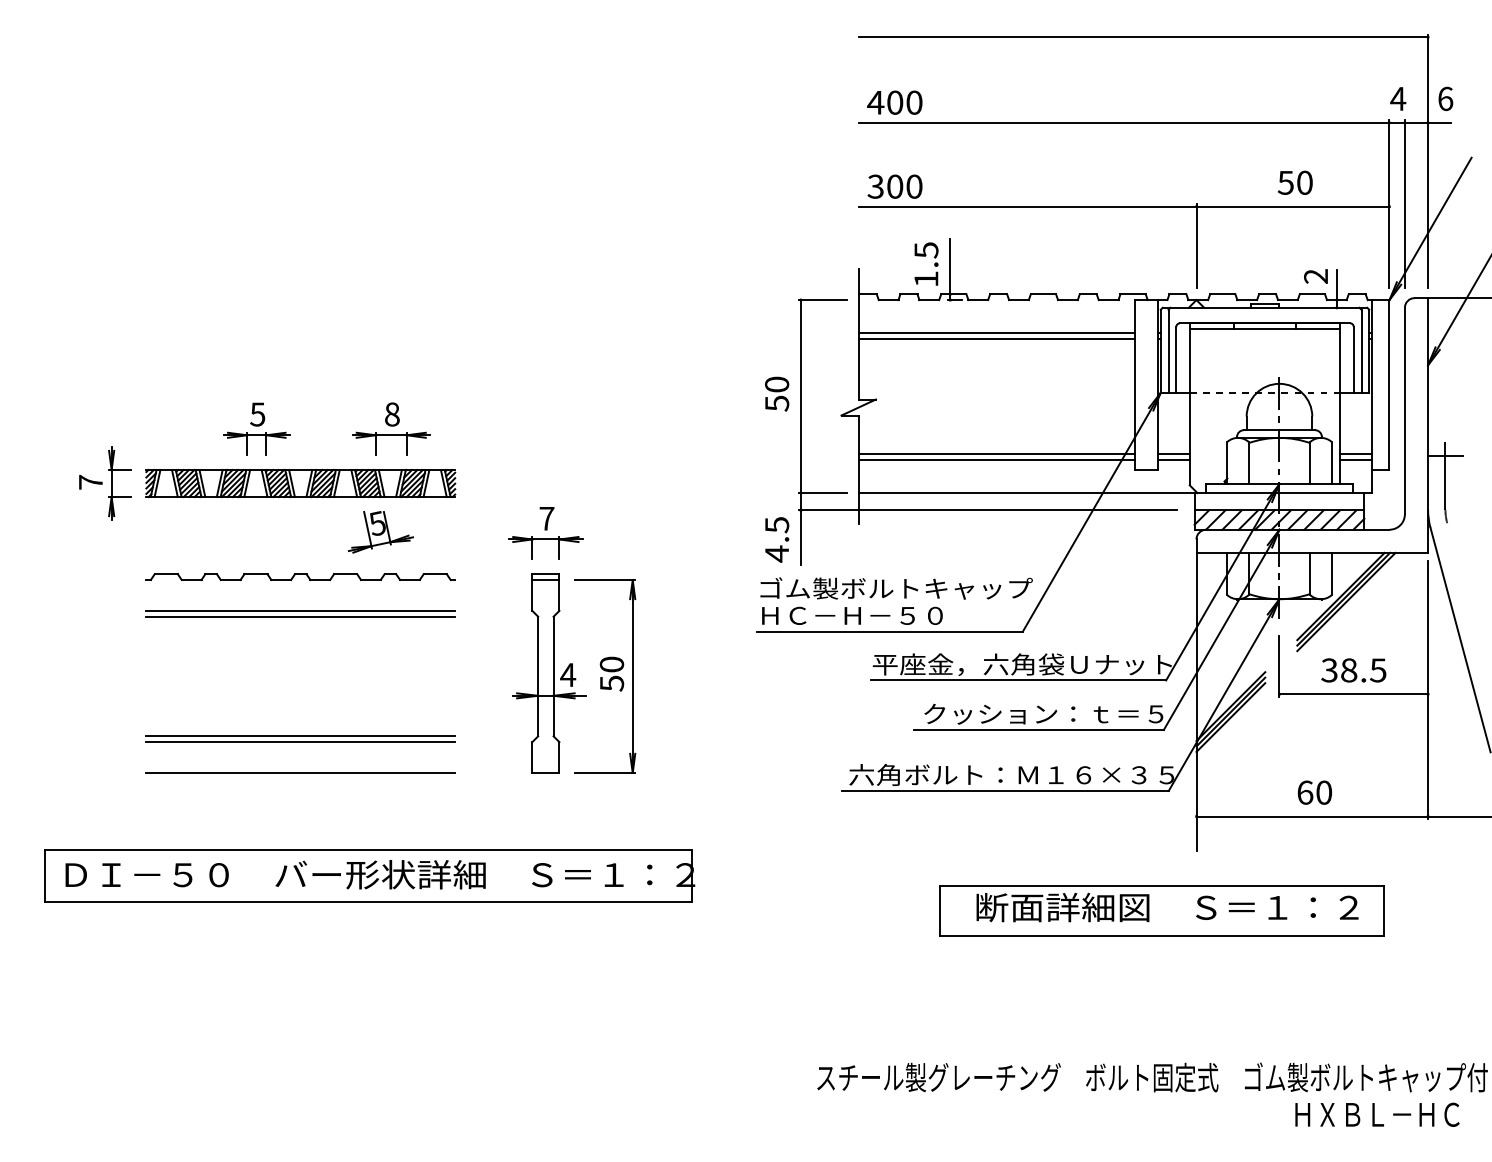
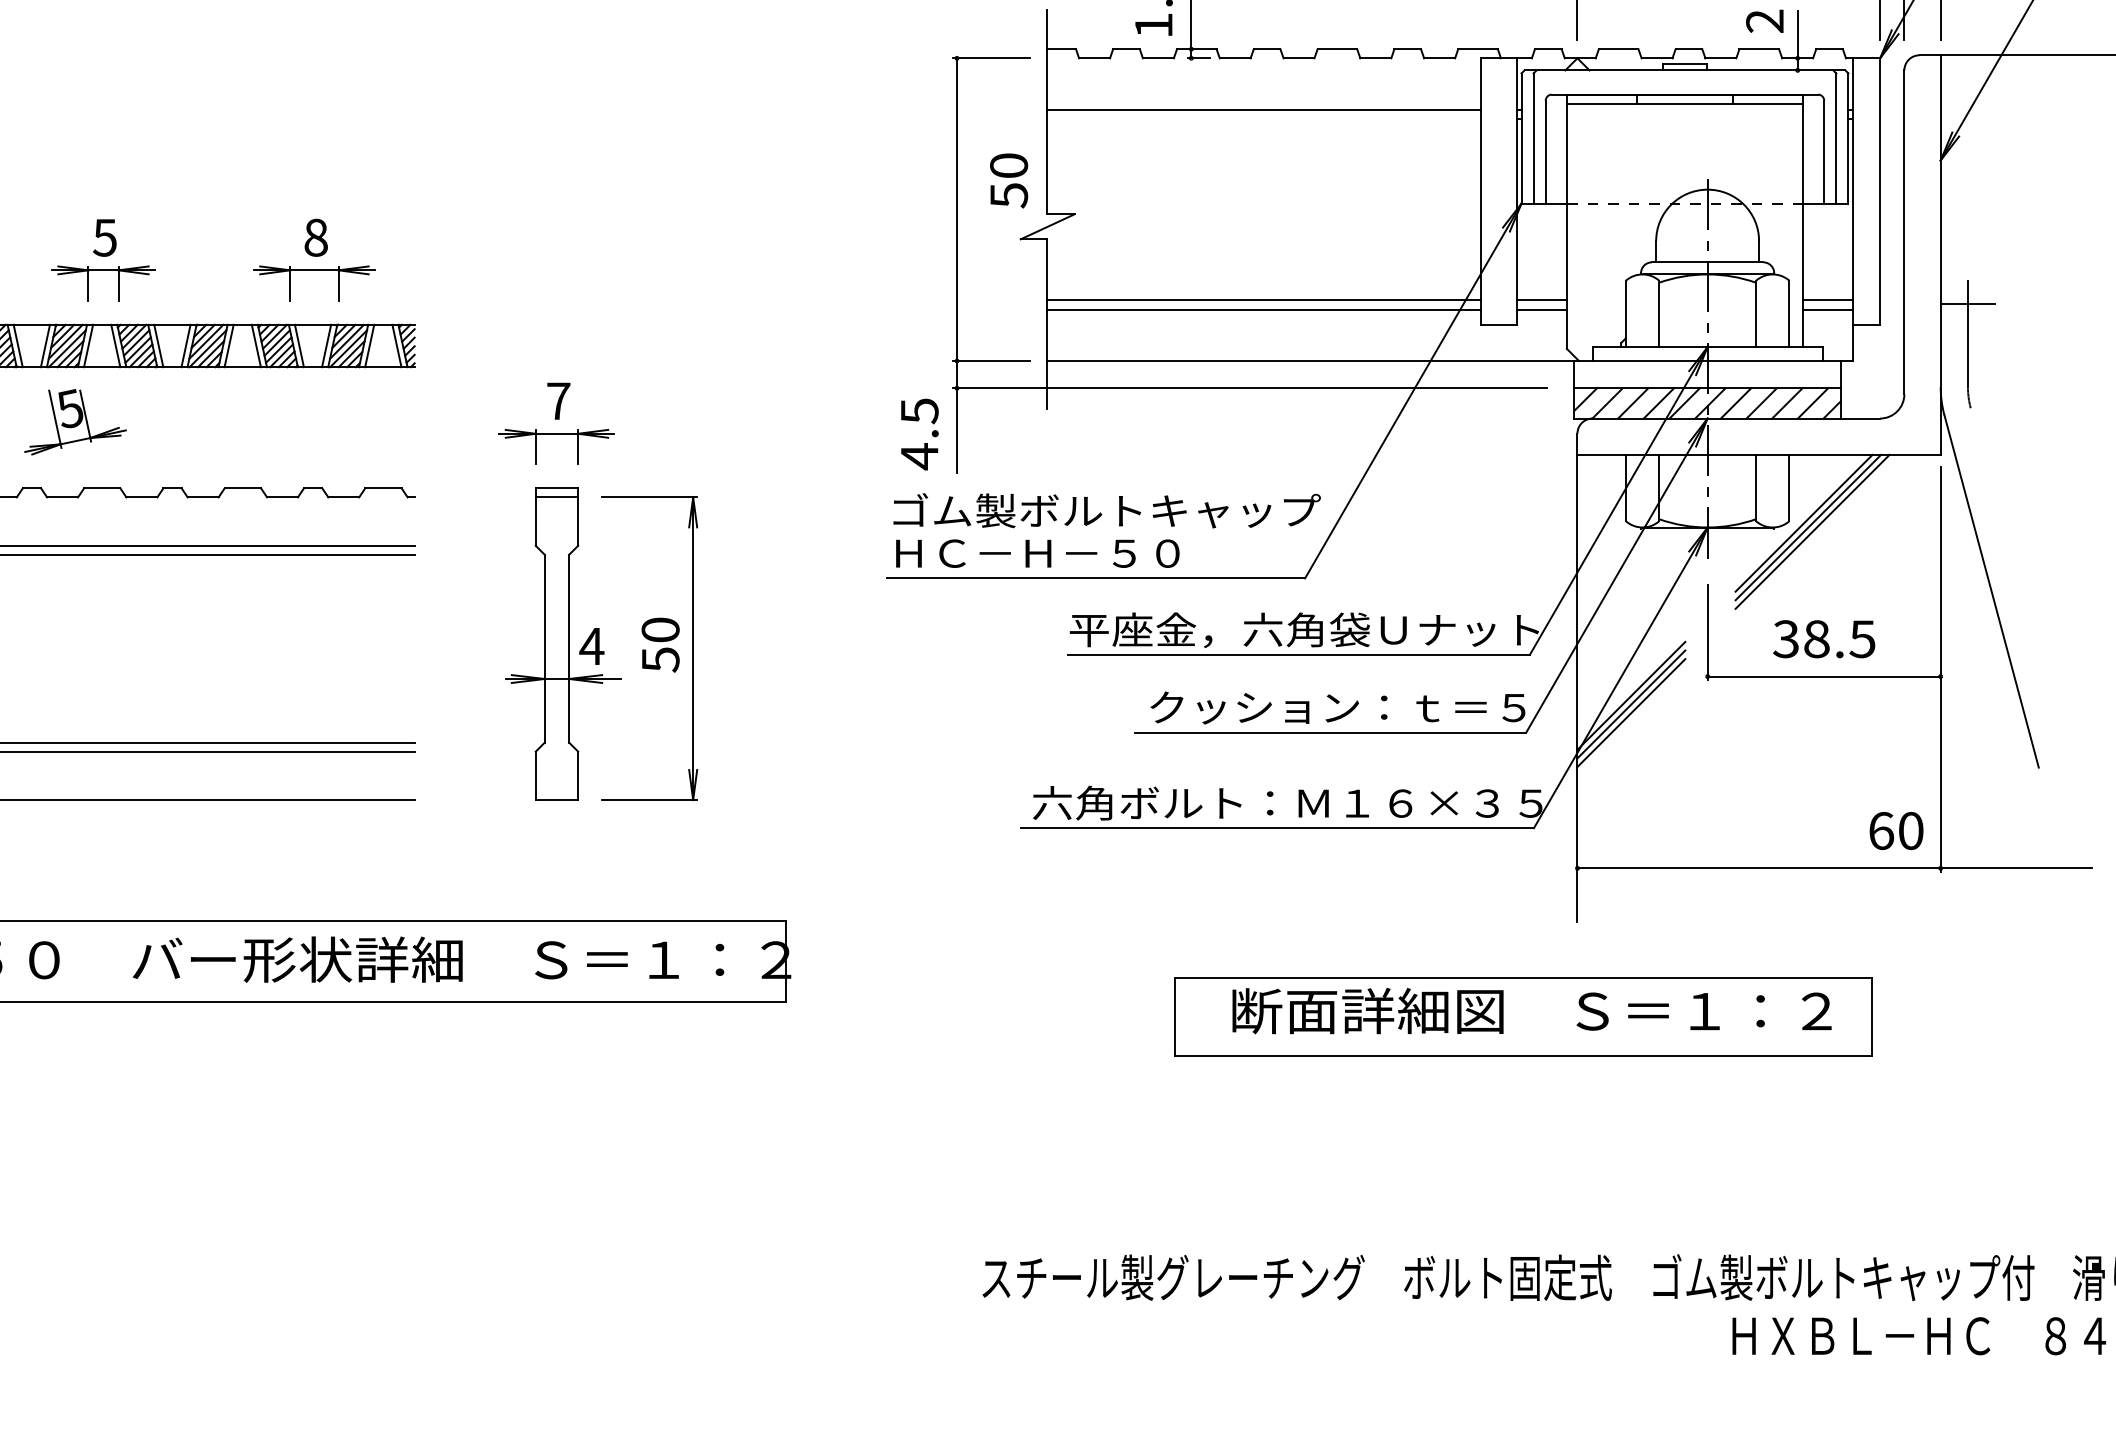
line: (996, 338) -> (1263, 118), removed
text: (777, 393) -> (1009, 179), moved
part: (380, 532) -> (74, 422), moved
text: (1314, 792) -> (1895, 830), moved

